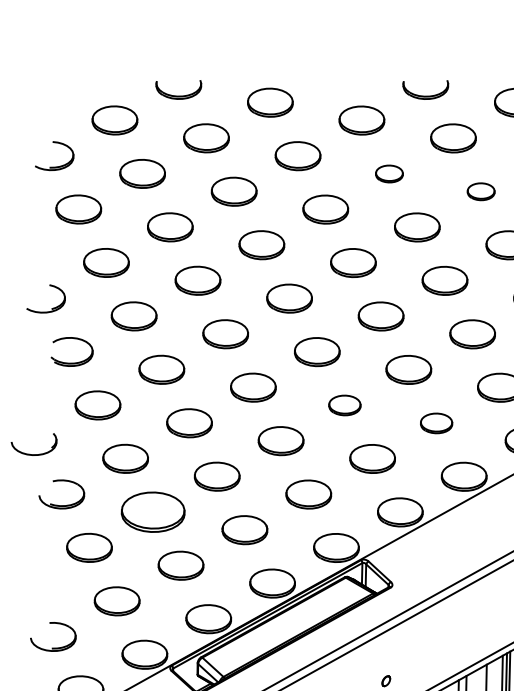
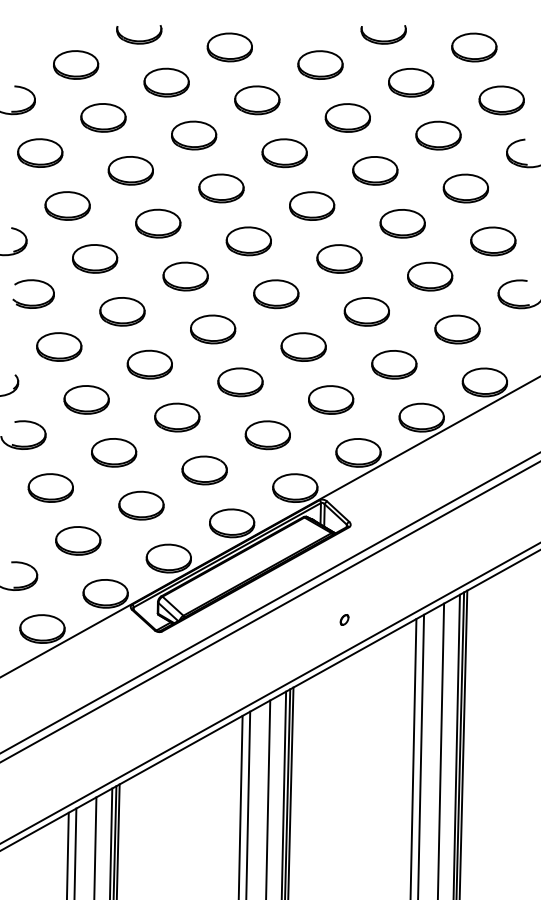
part: (389, 173) -> (347, 117), size x1.67
part: (481, 191) -> (438, 135), size x1.67
part: (344, 404) -> (303, 346), size x1.43
part: (436, 423) -> (394, 364), size x1.43
part: (153, 511) -> (114, 452), size x0.71

